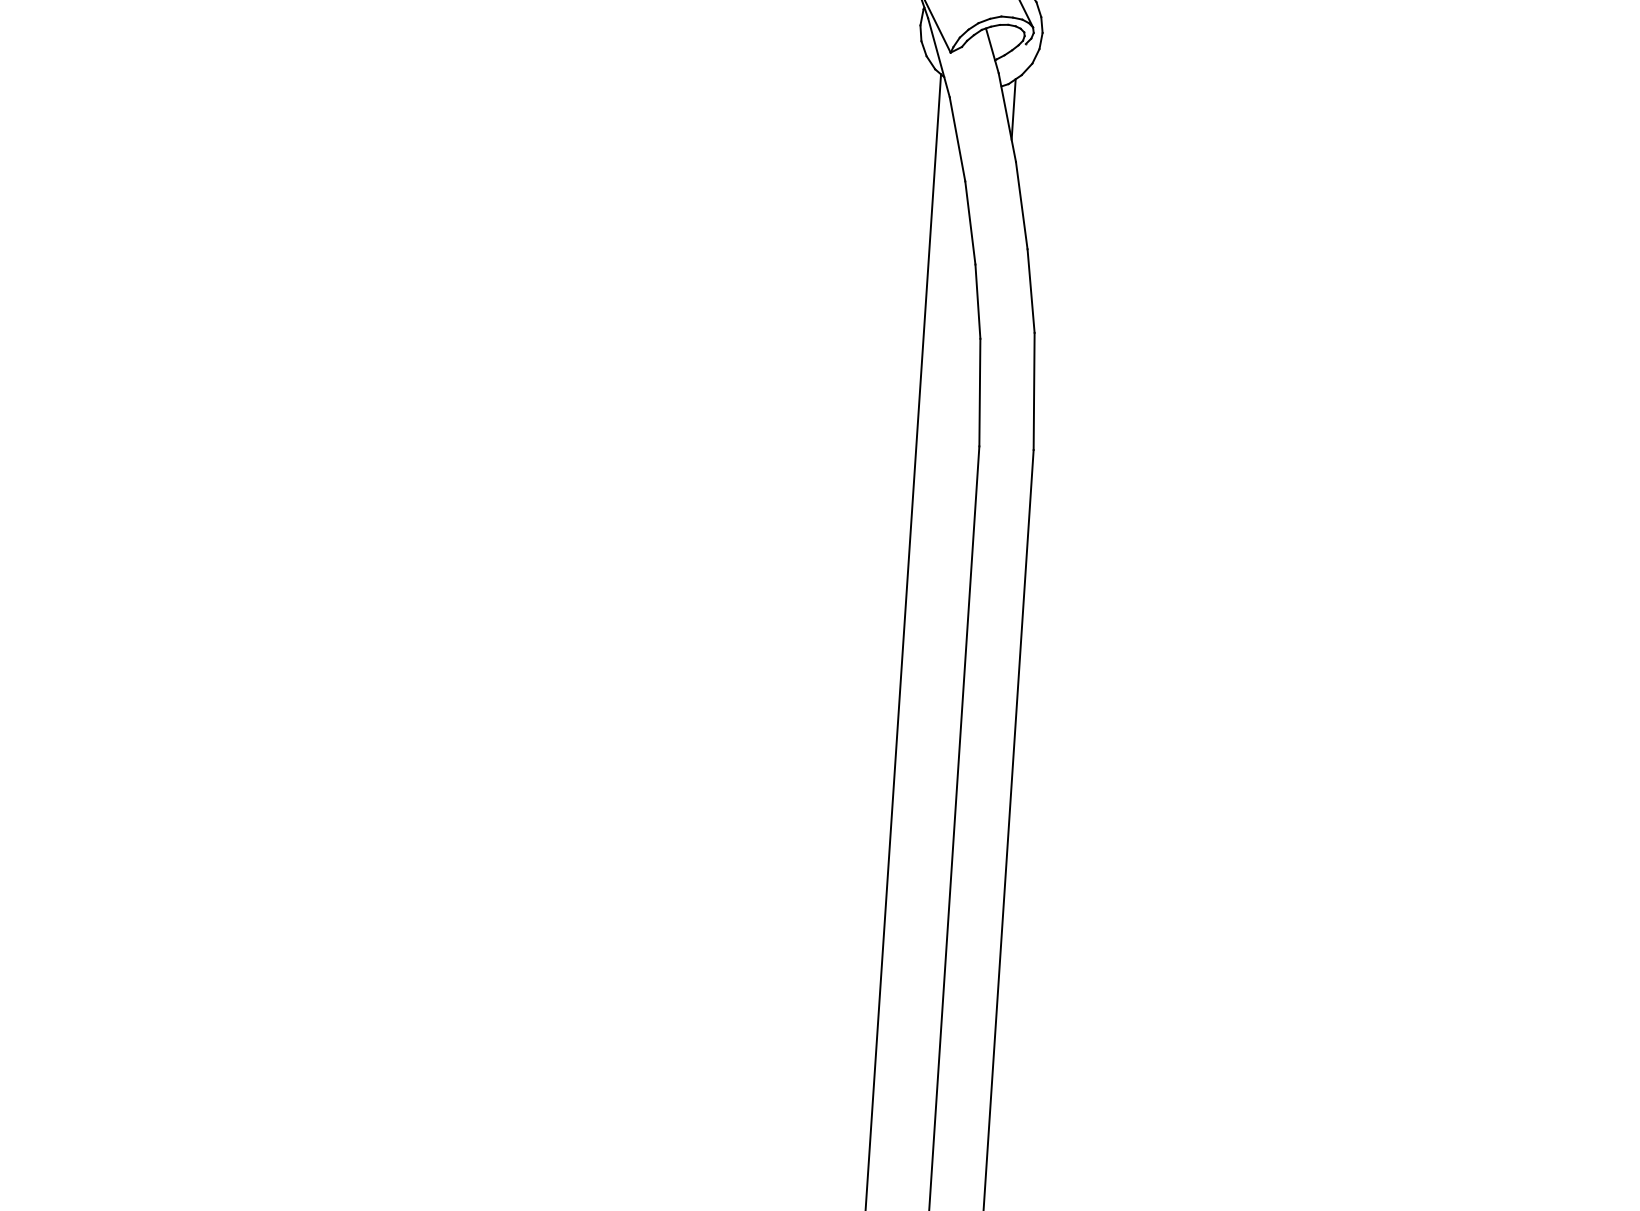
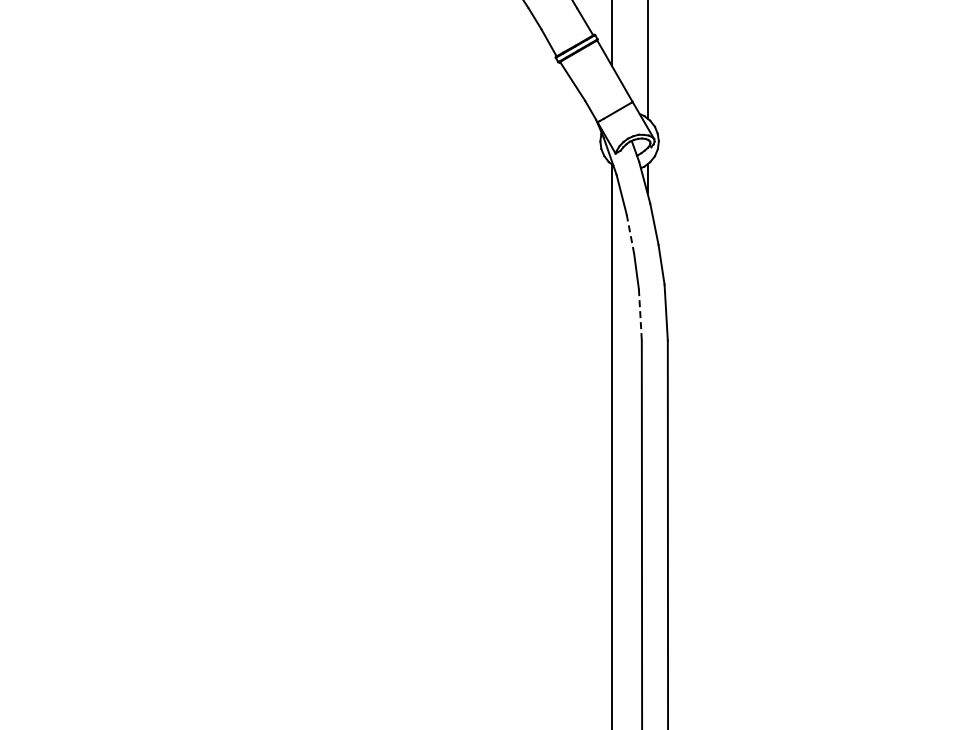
line: (970, 223) -> (630, 234), solid -> dashed
line: (980, 391) -> (640, 314), solid -> dashed

